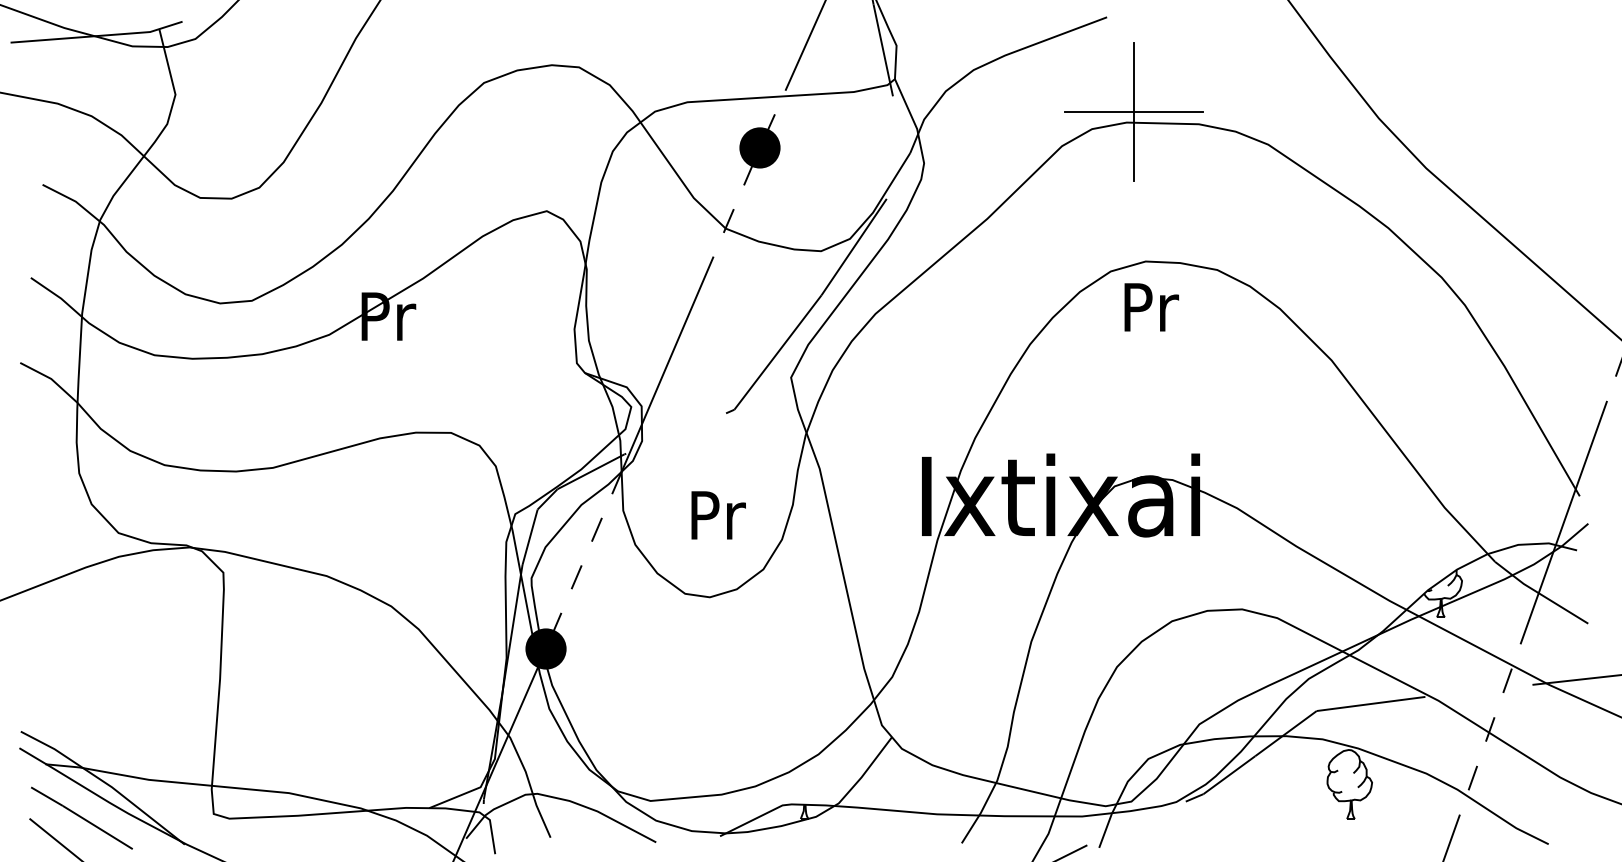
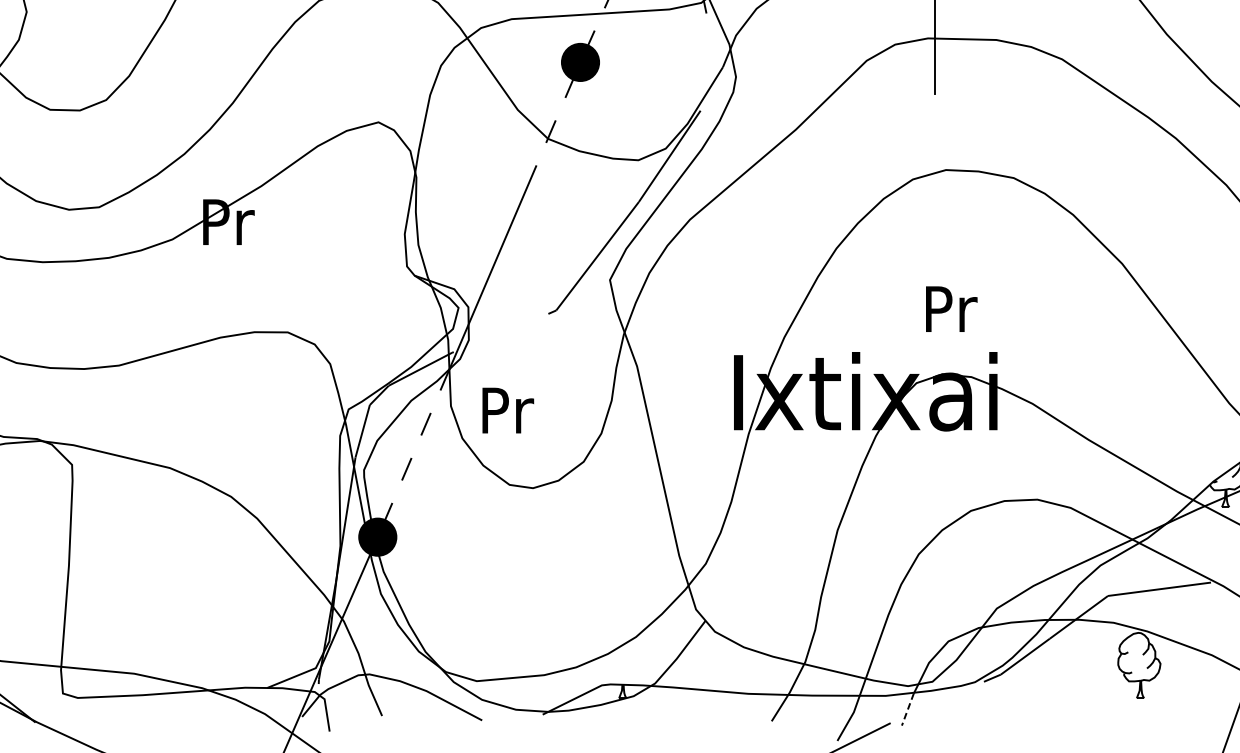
line: (1133, 112) -> (934, 28), removed
text: (1151, 307) -> (951, 309), moved
text: (718, 515) -> (508, 410), moved
line: (1105, 831) -> (907, 710), solid -> dashed

